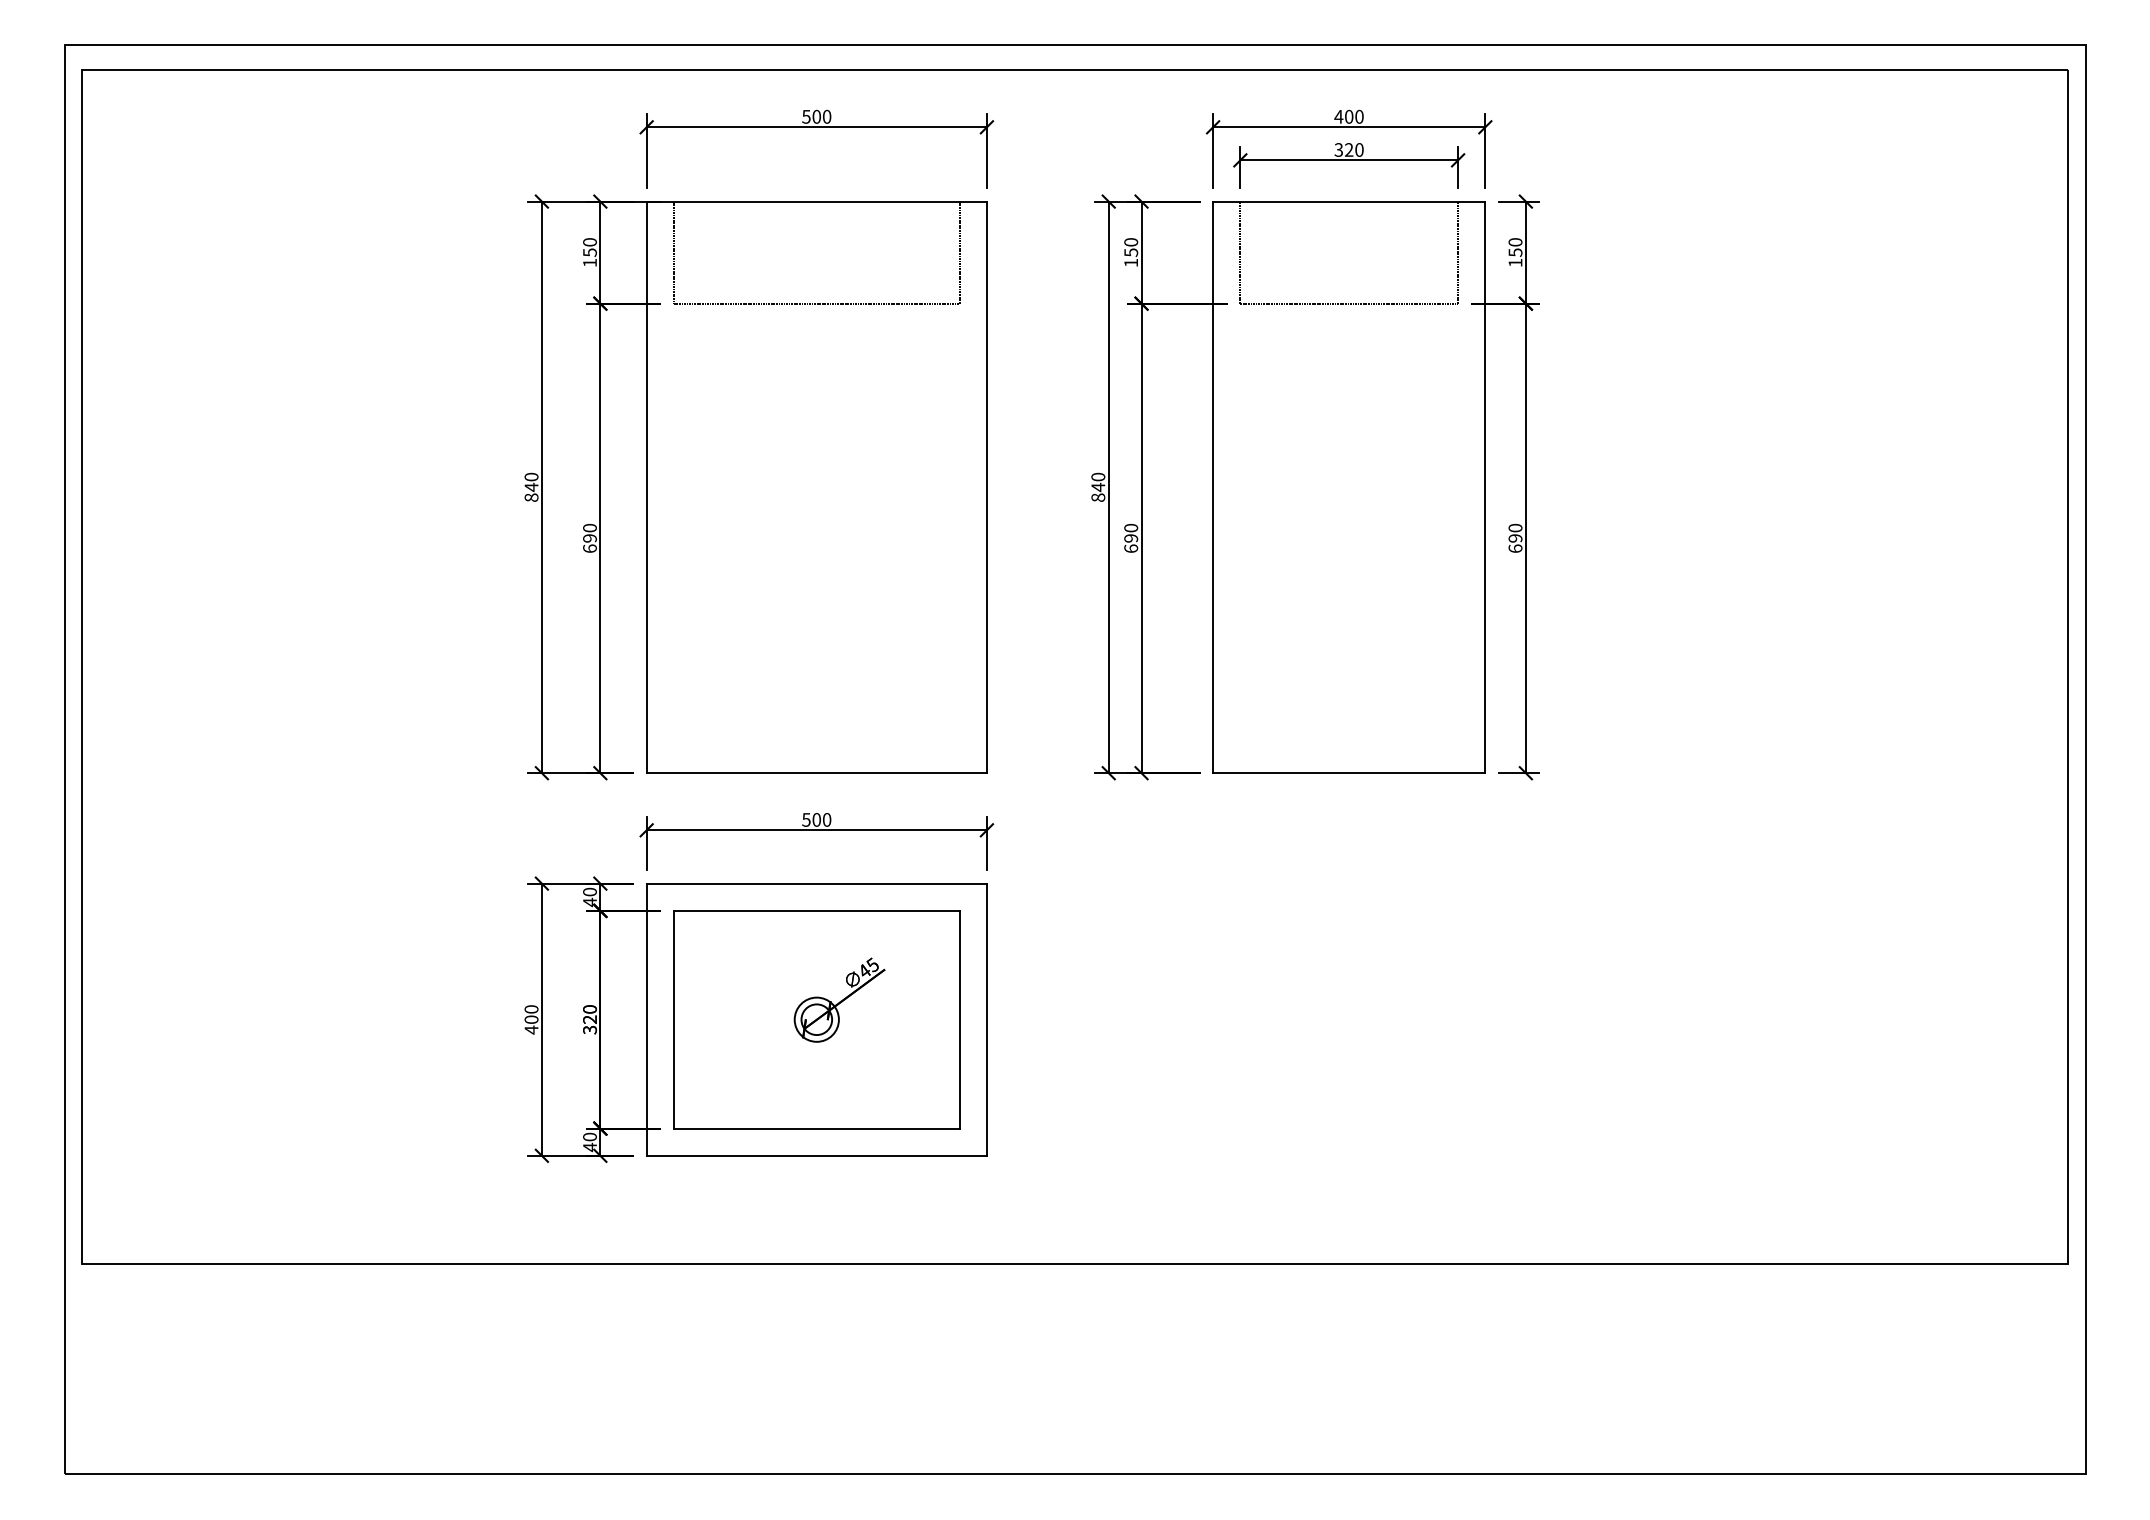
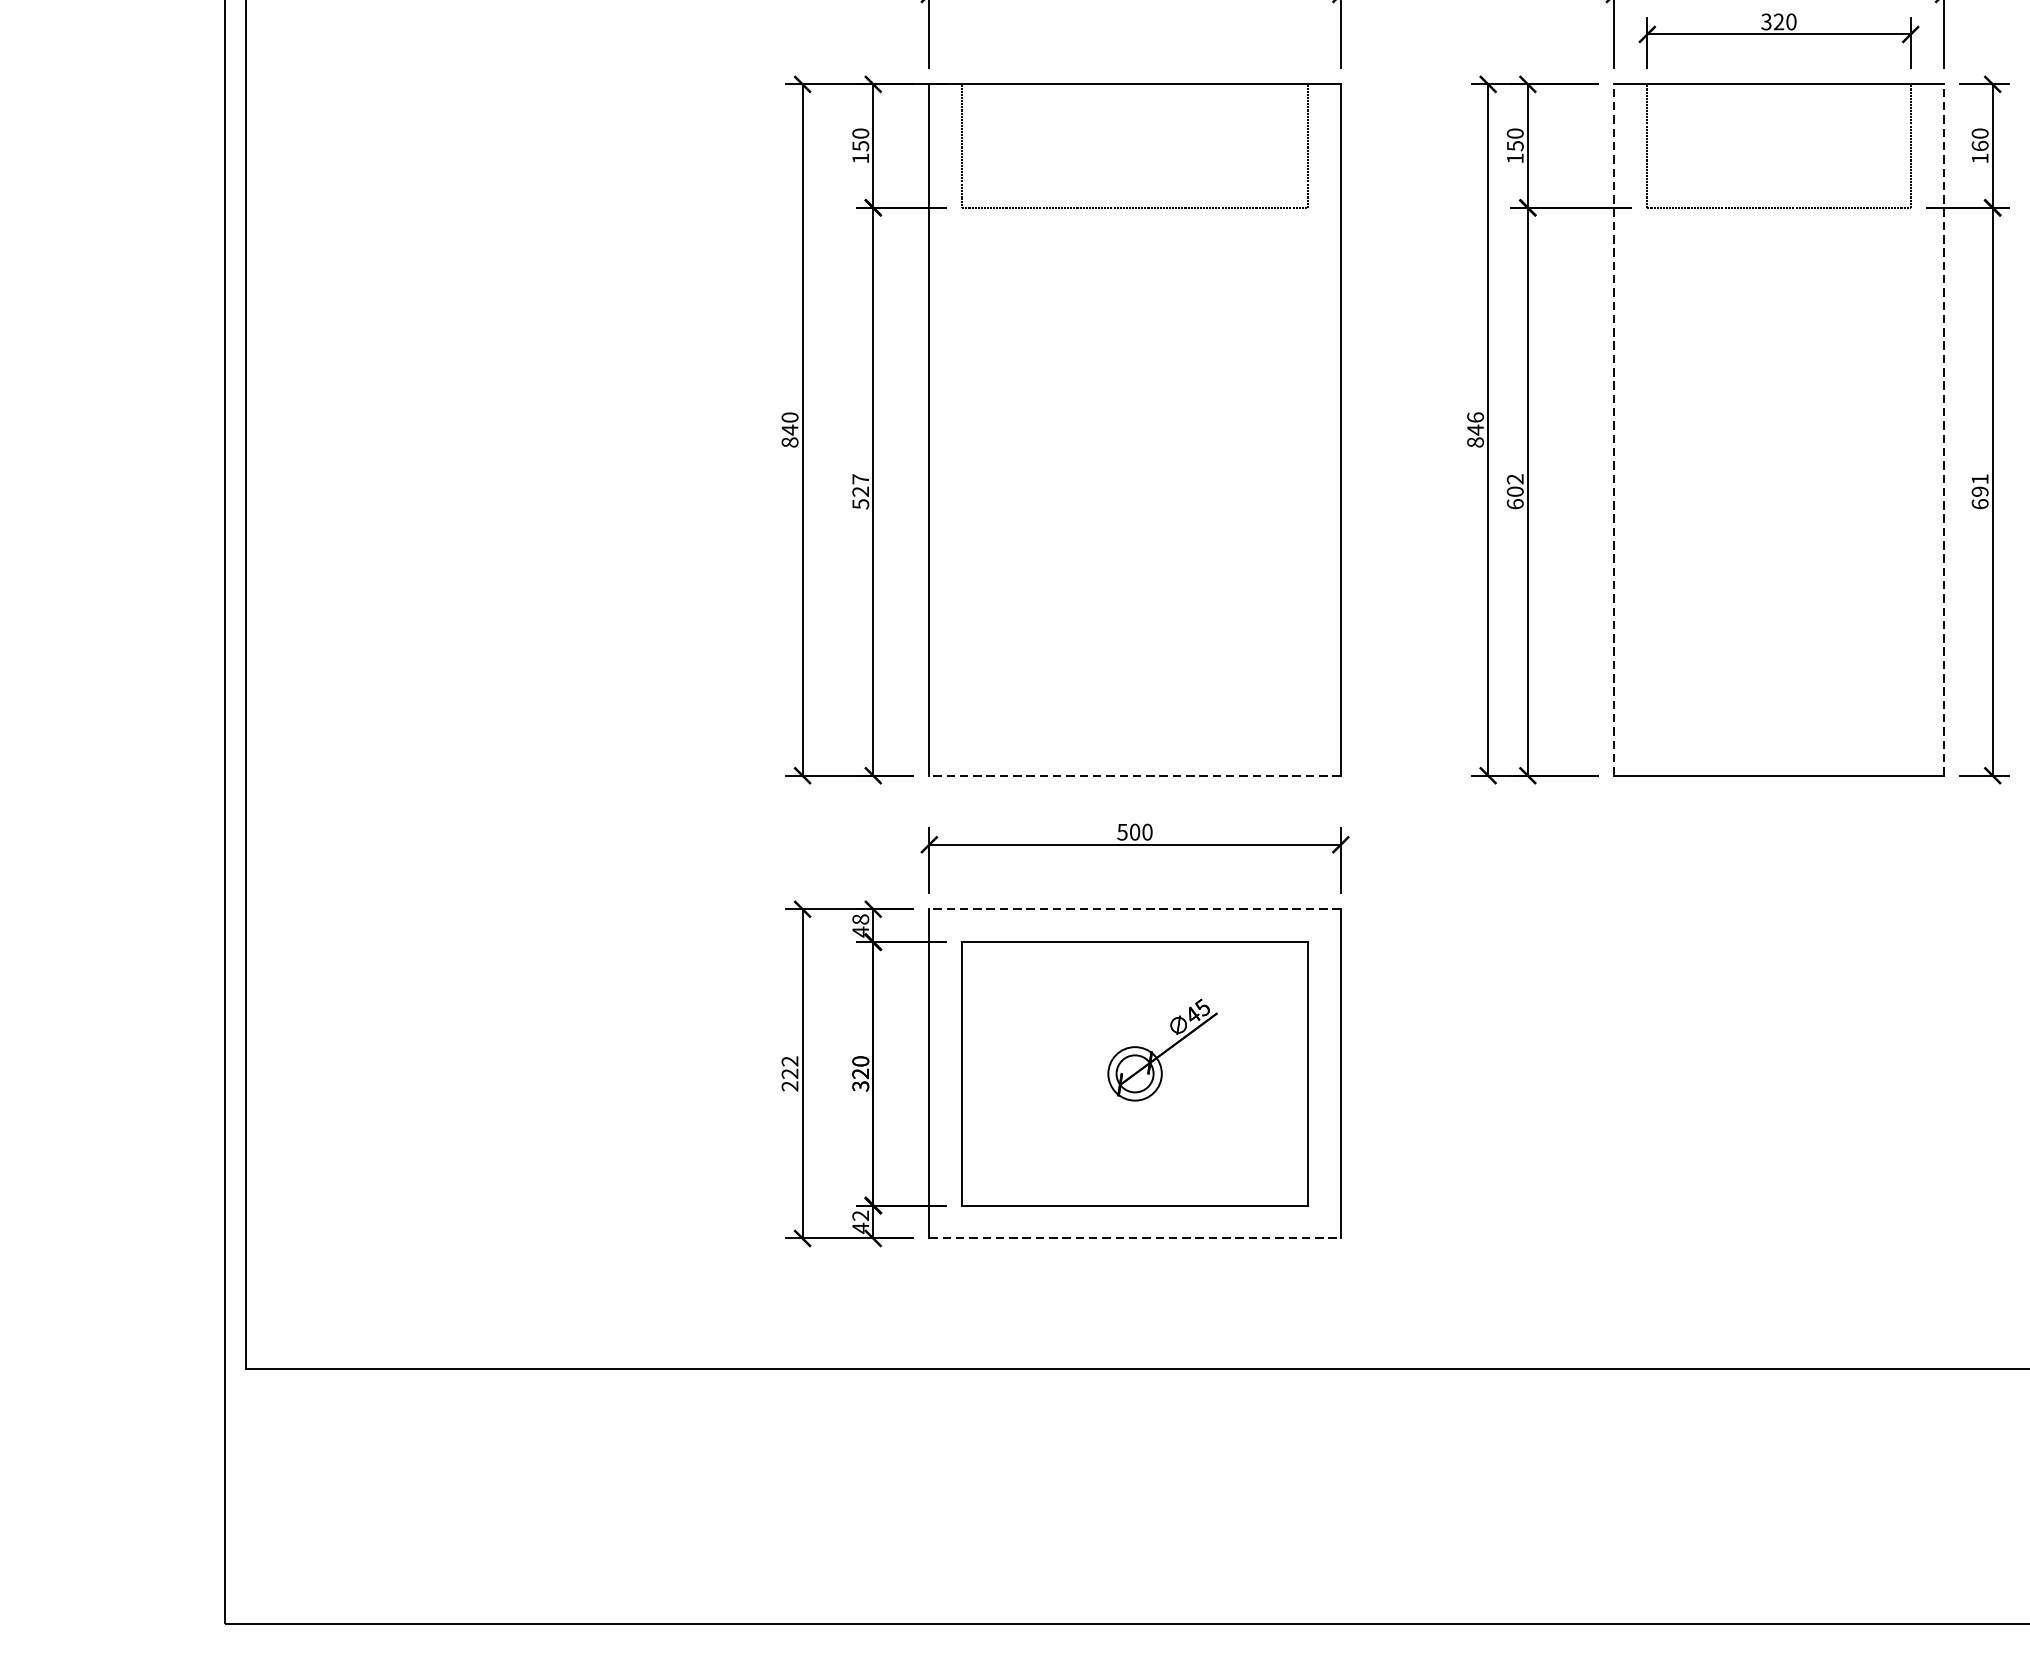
text: (1515, 252) -> (1980, 145), 150 -> 160
text: (1098, 476) -> (1475, 416), 840 -> 846
line: (1213, 487) -> (1614, 430), solid -> dashed
line: (1485, 487) -> (1943, 430), solid -> dashed
text: (1515, 527) -> (1980, 478), 690 -> 691
text: (1131, 532) -> (1515, 484), 690 -> 602
text: (589, 538) -> (860, 491), 690 -> 527
line: (816, 773) -> (1134, 776), solid -> dashed
line: (816, 883) -> (1134, 909), solid -> dashed
text: (589, 891) -> (860, 918), 40 -> 48
text: (531, 1019) -> (789, 1073), 400 -> 222
text: (589, 1136) -> (860, 1215), 40 -> 42
line: (817, 1155) -> (1135, 1238), solid -> dashed

